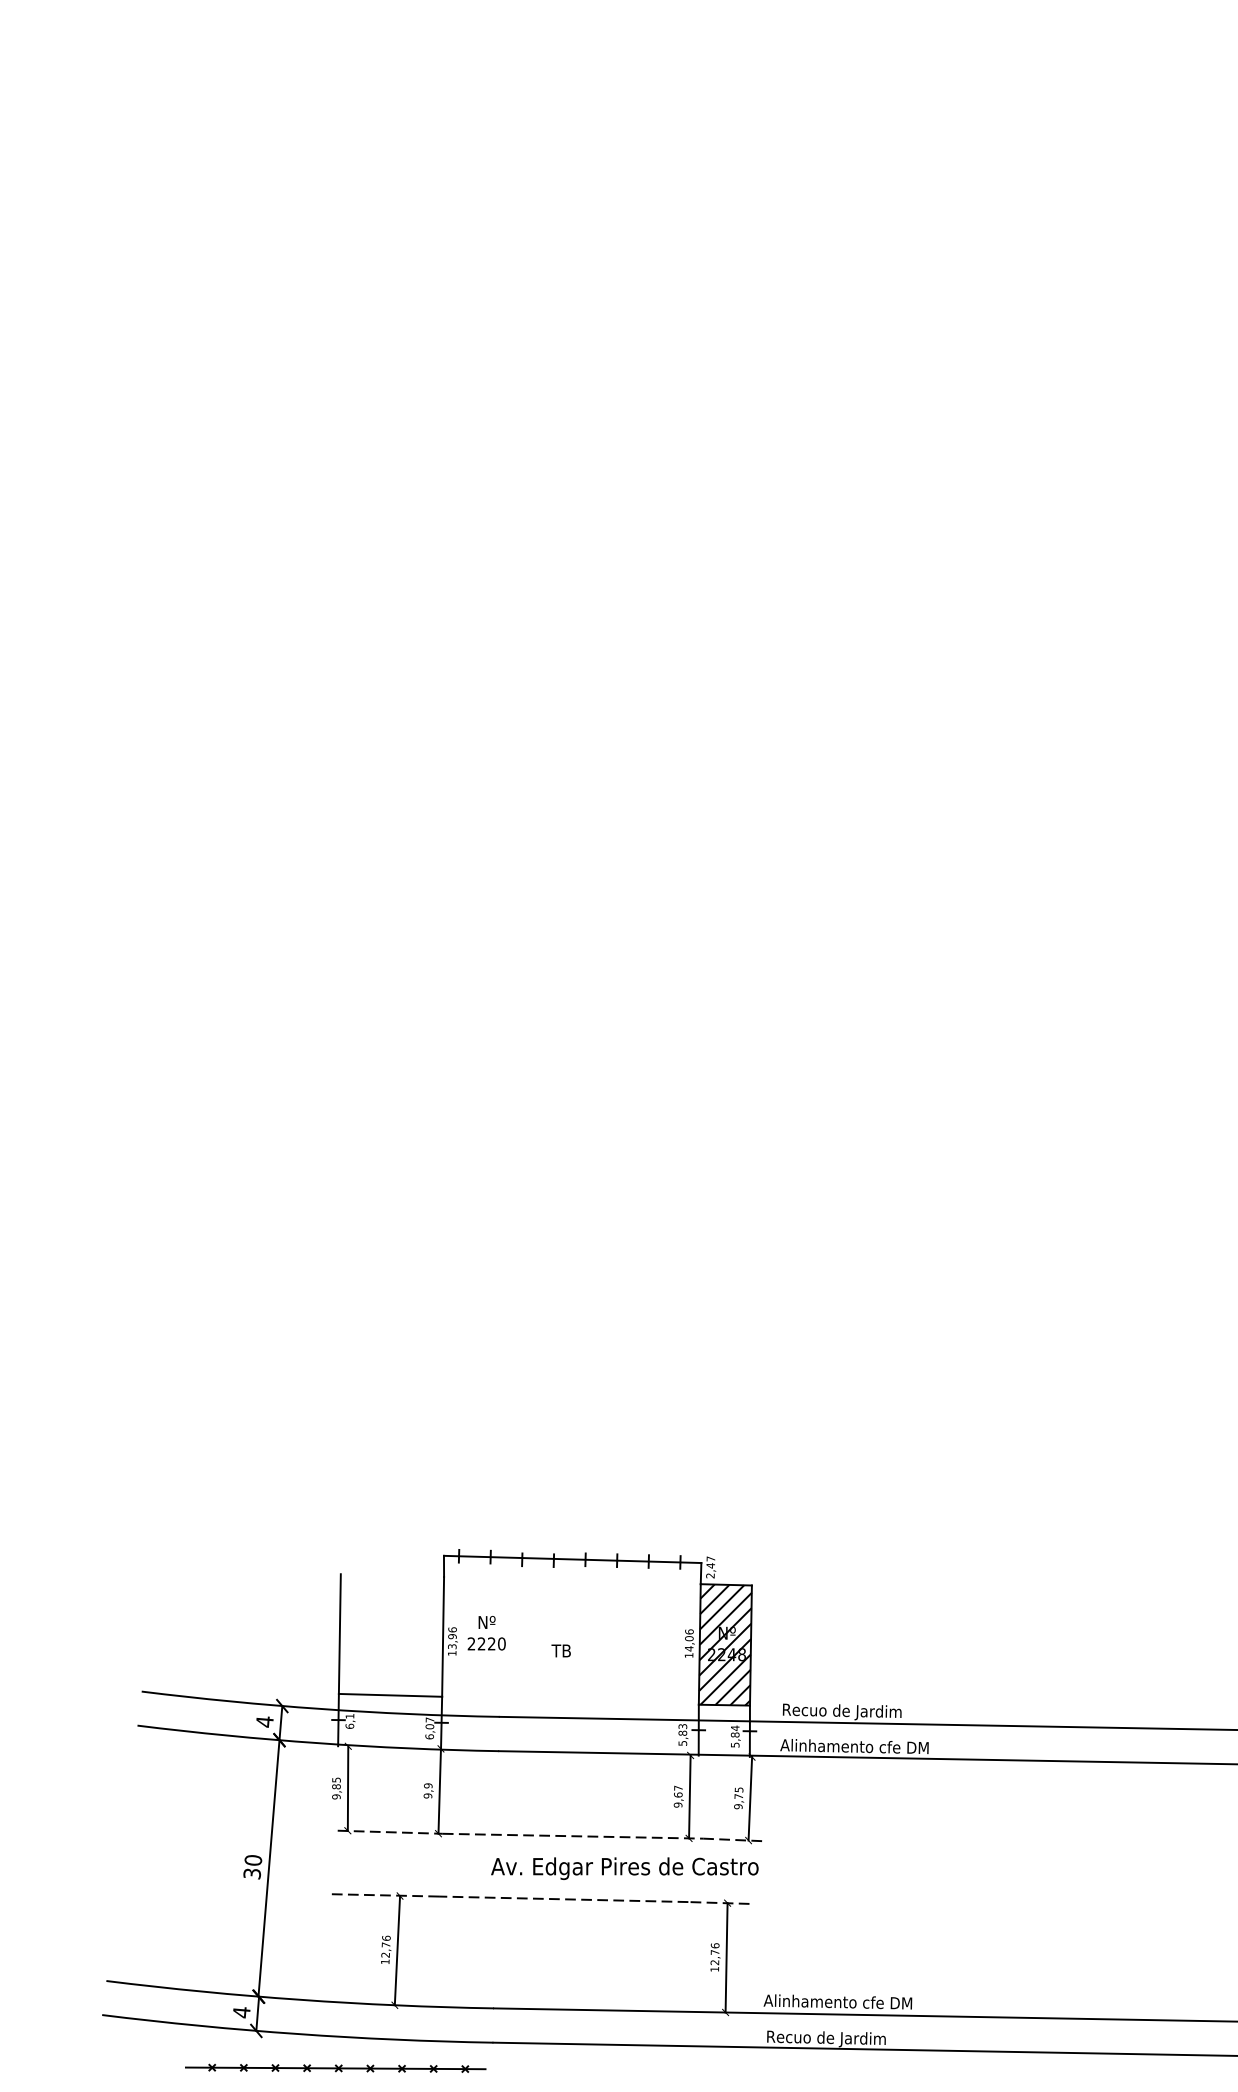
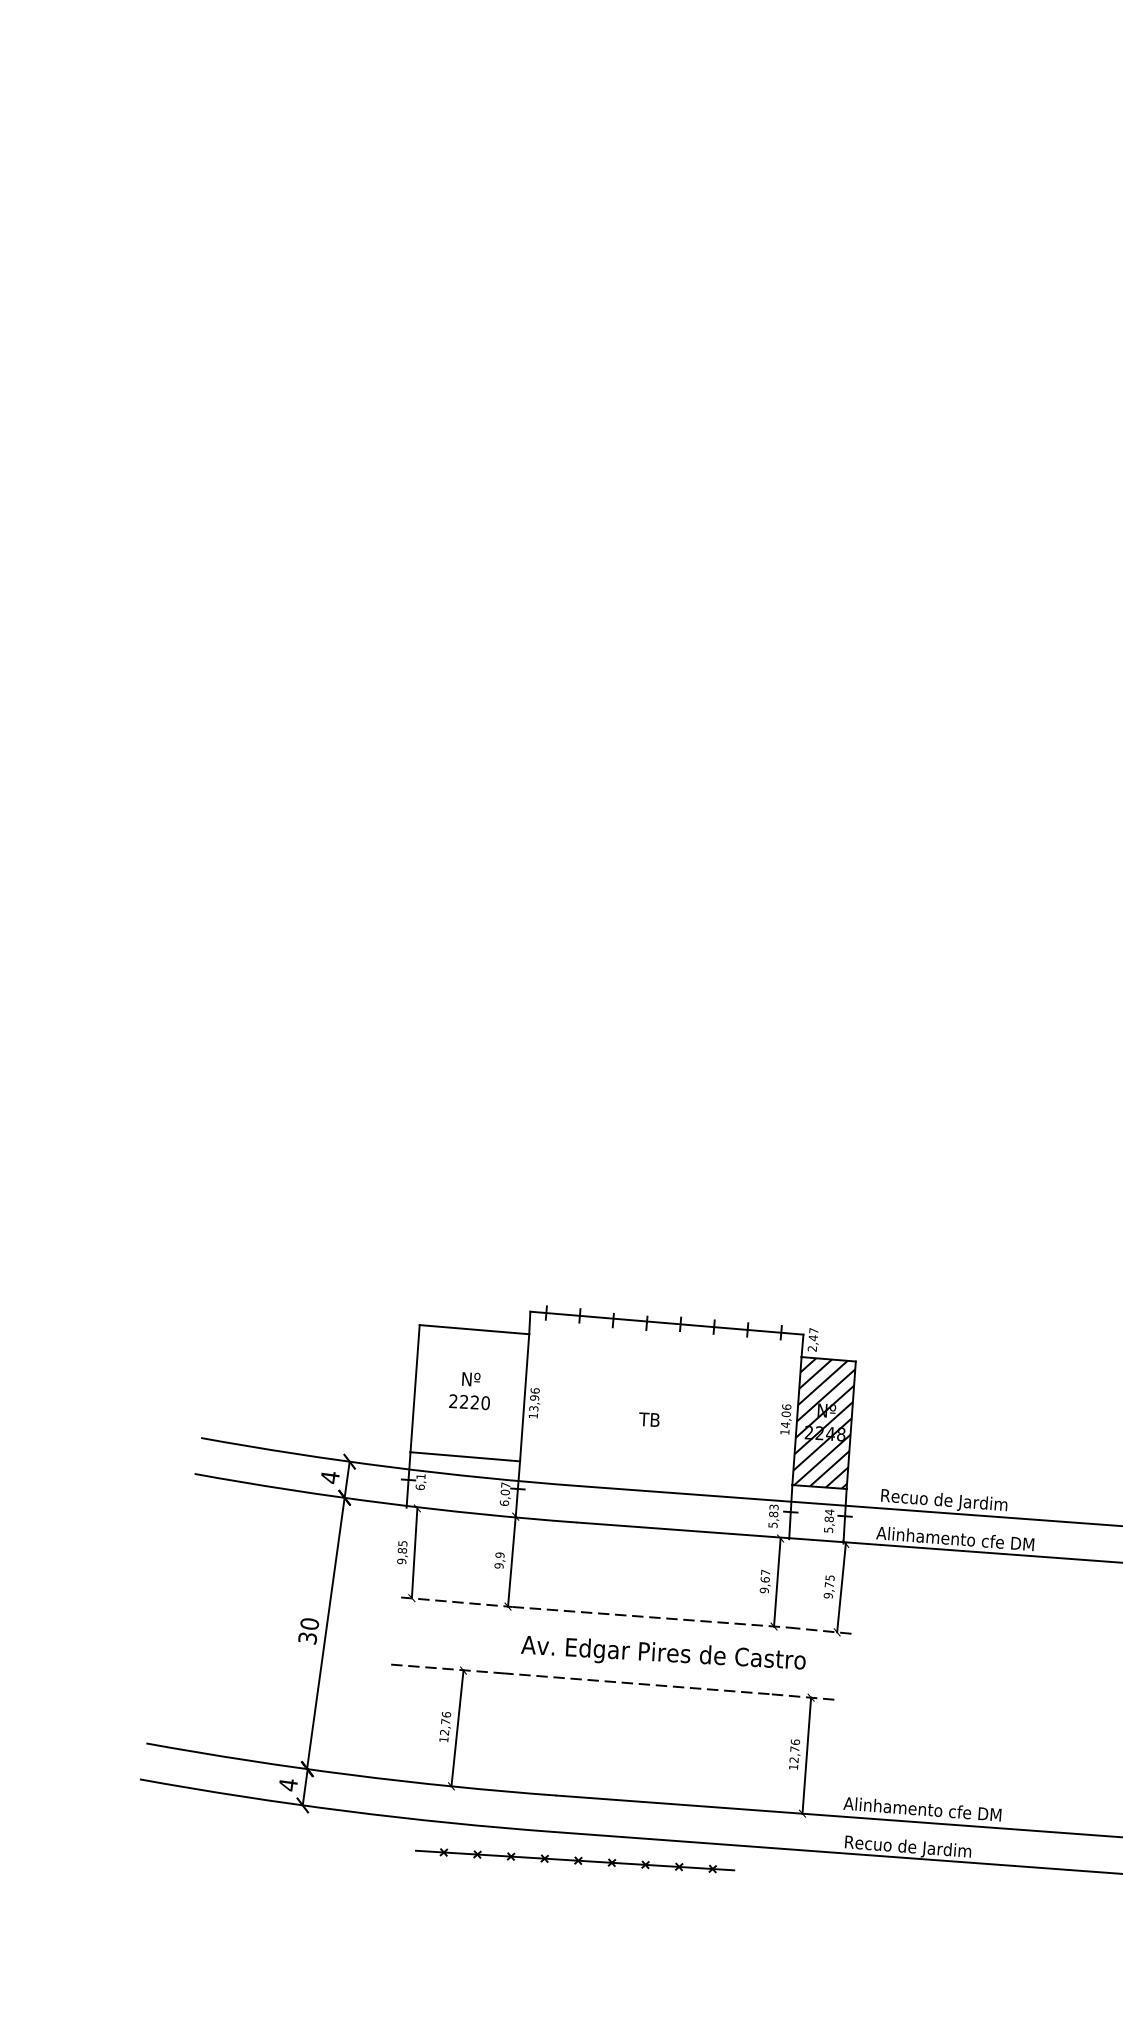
line: (392, 1575) -> (474, 1329), added
text: (486, 1633) -> (470, 1391), moved
text: (624, 1868) -> (663, 1654), moved
part: (335, 2067) -> (574, 1859), moved

